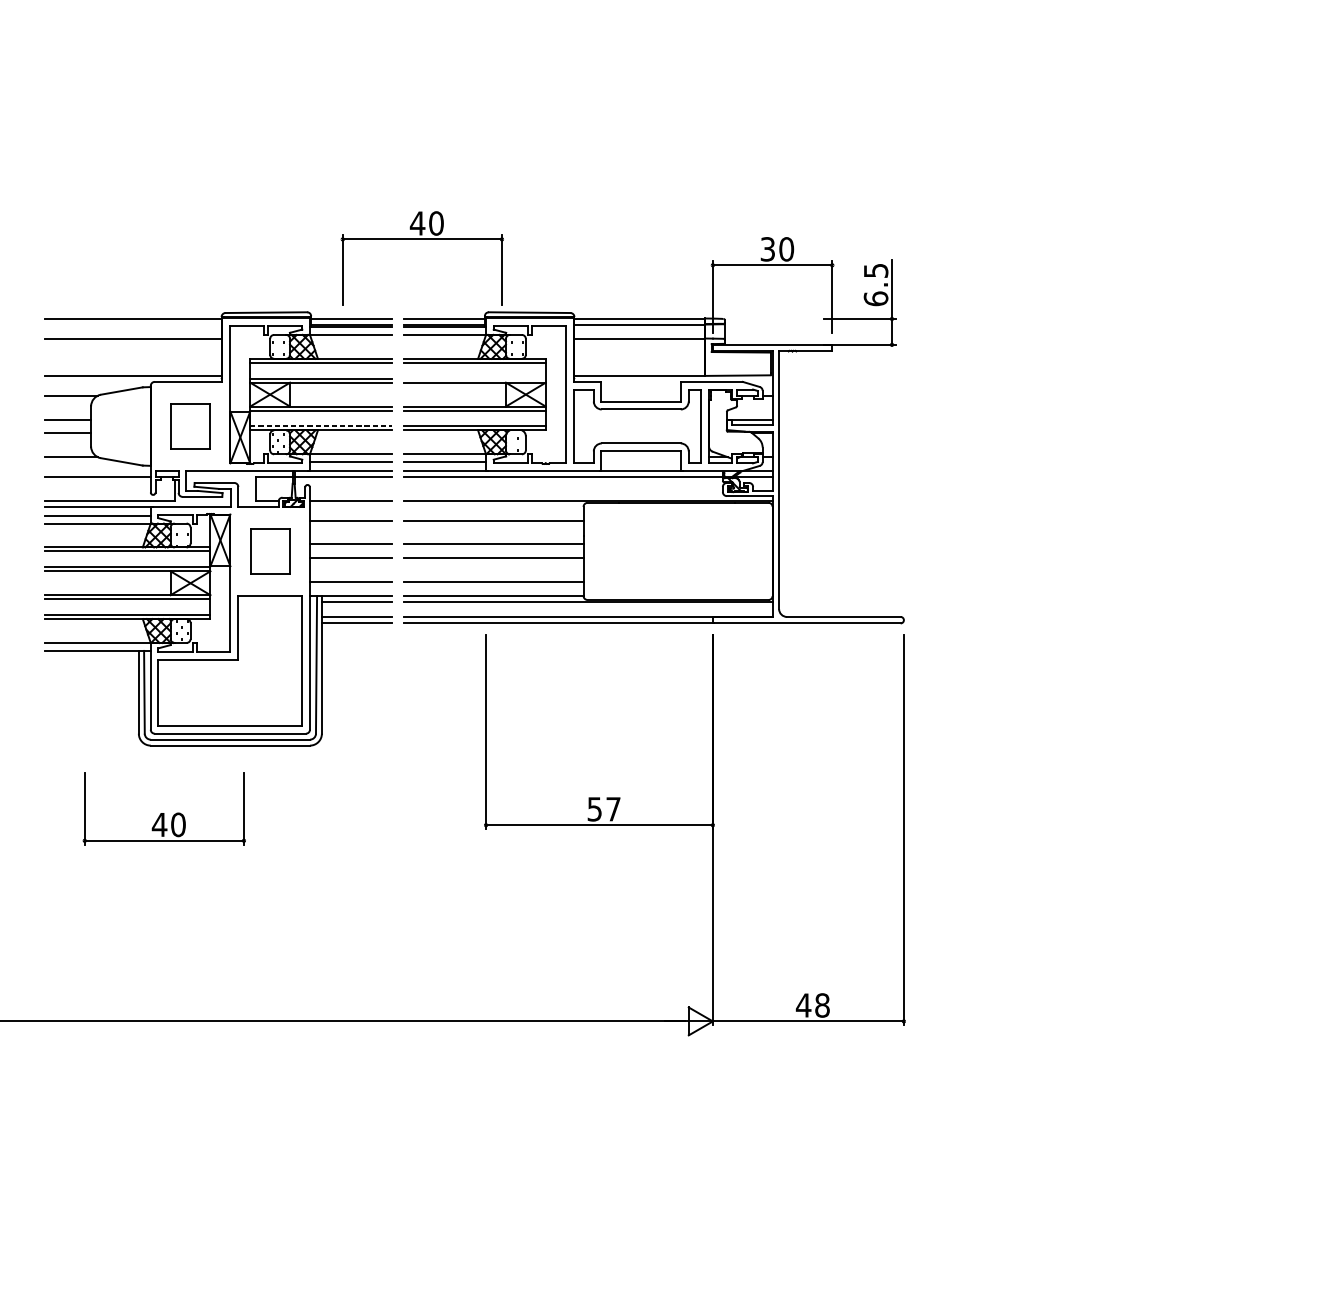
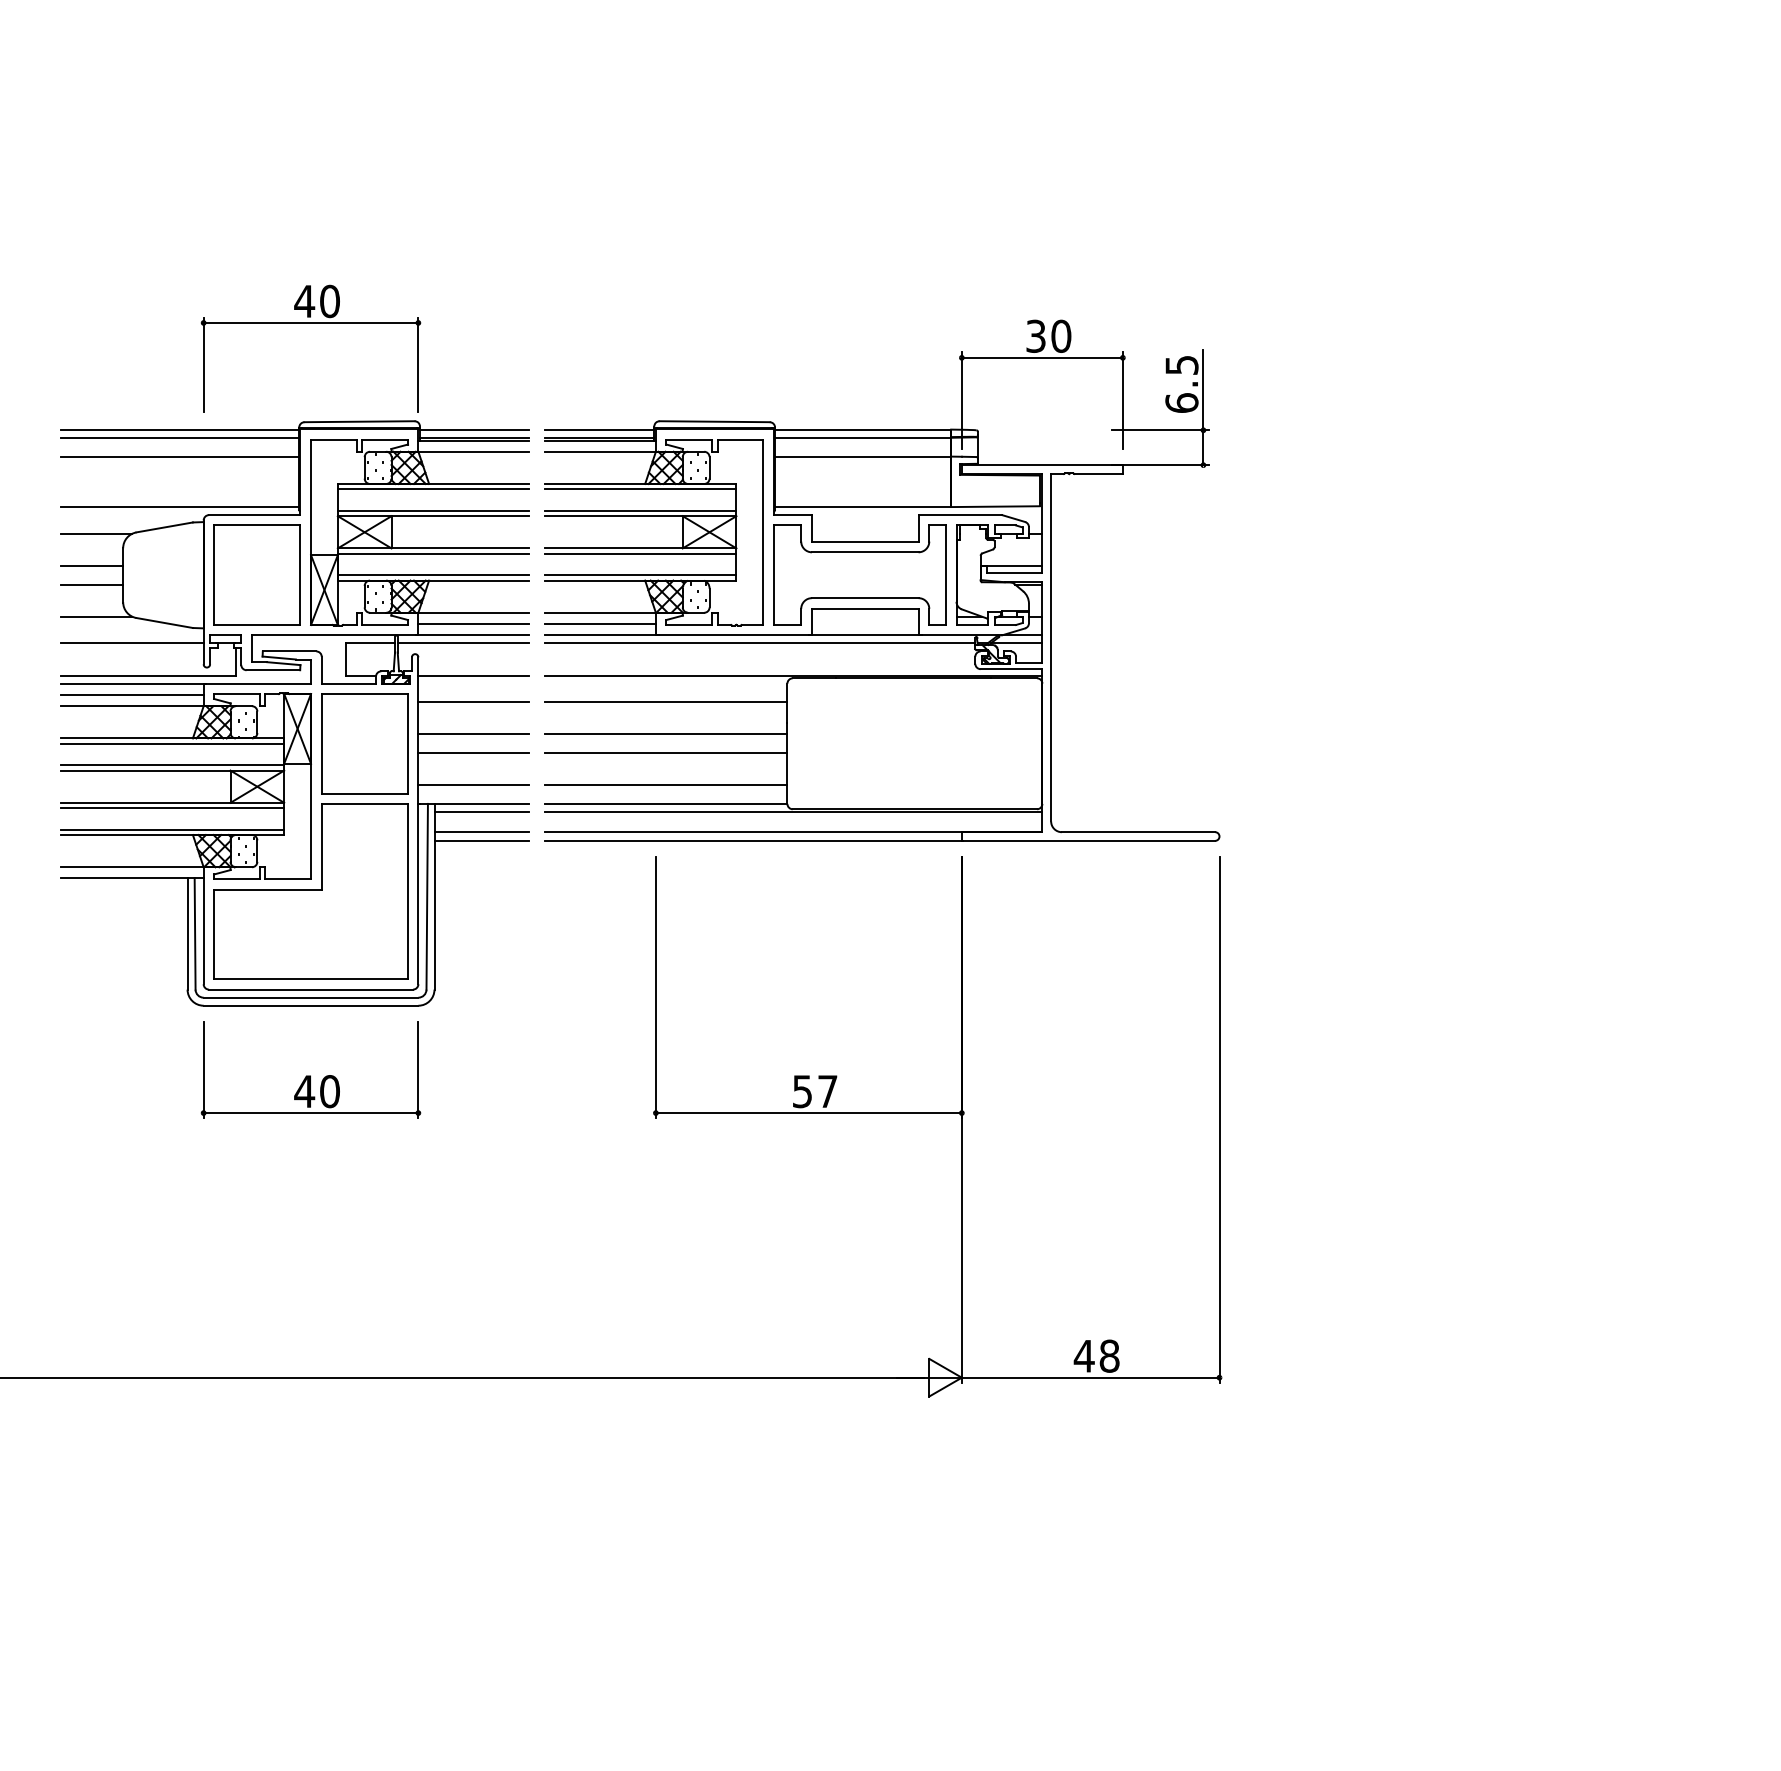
part: (422, 239) -> (310, 323), moved
line: (132, 324) -> (179, 437), added
line: (474, 378) -> (640, 510), added
part: (189, 425) -> (256, 574), size x1.67
line: (321, 426) -> (433, 575), dashed -> solid
part: (270, 551) -> (364, 743), size x1.67
part: (164, 808) -> (310, 1069), moved

